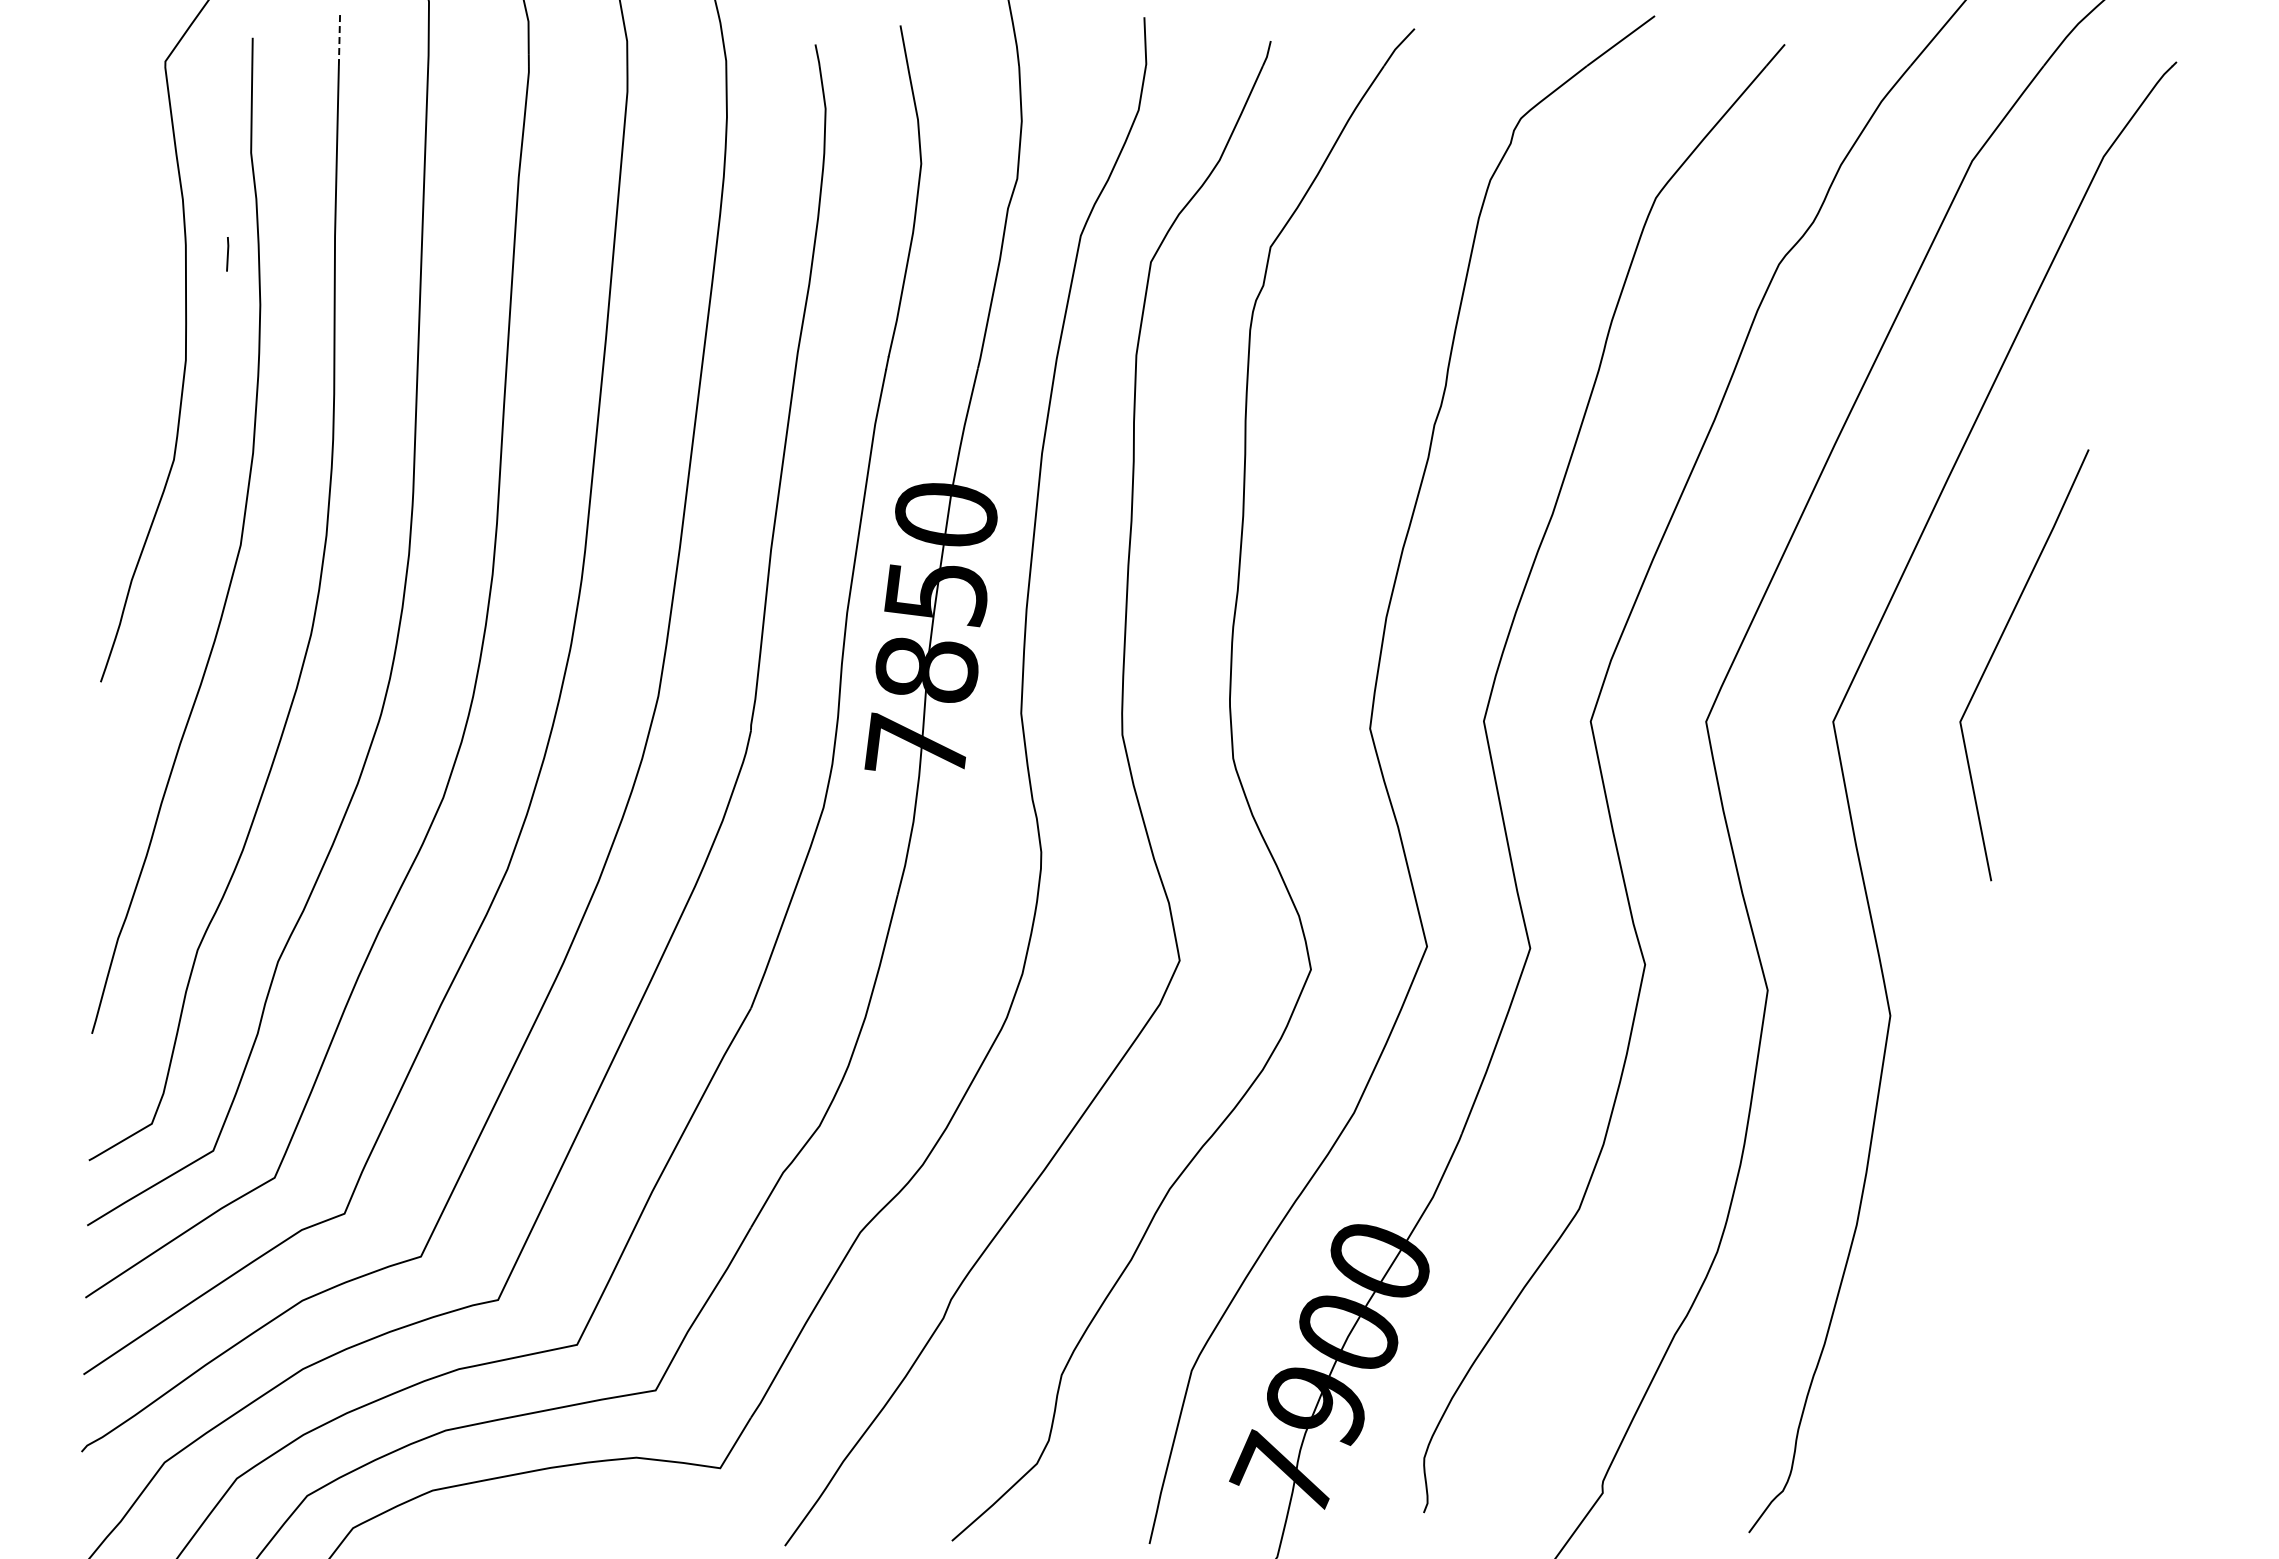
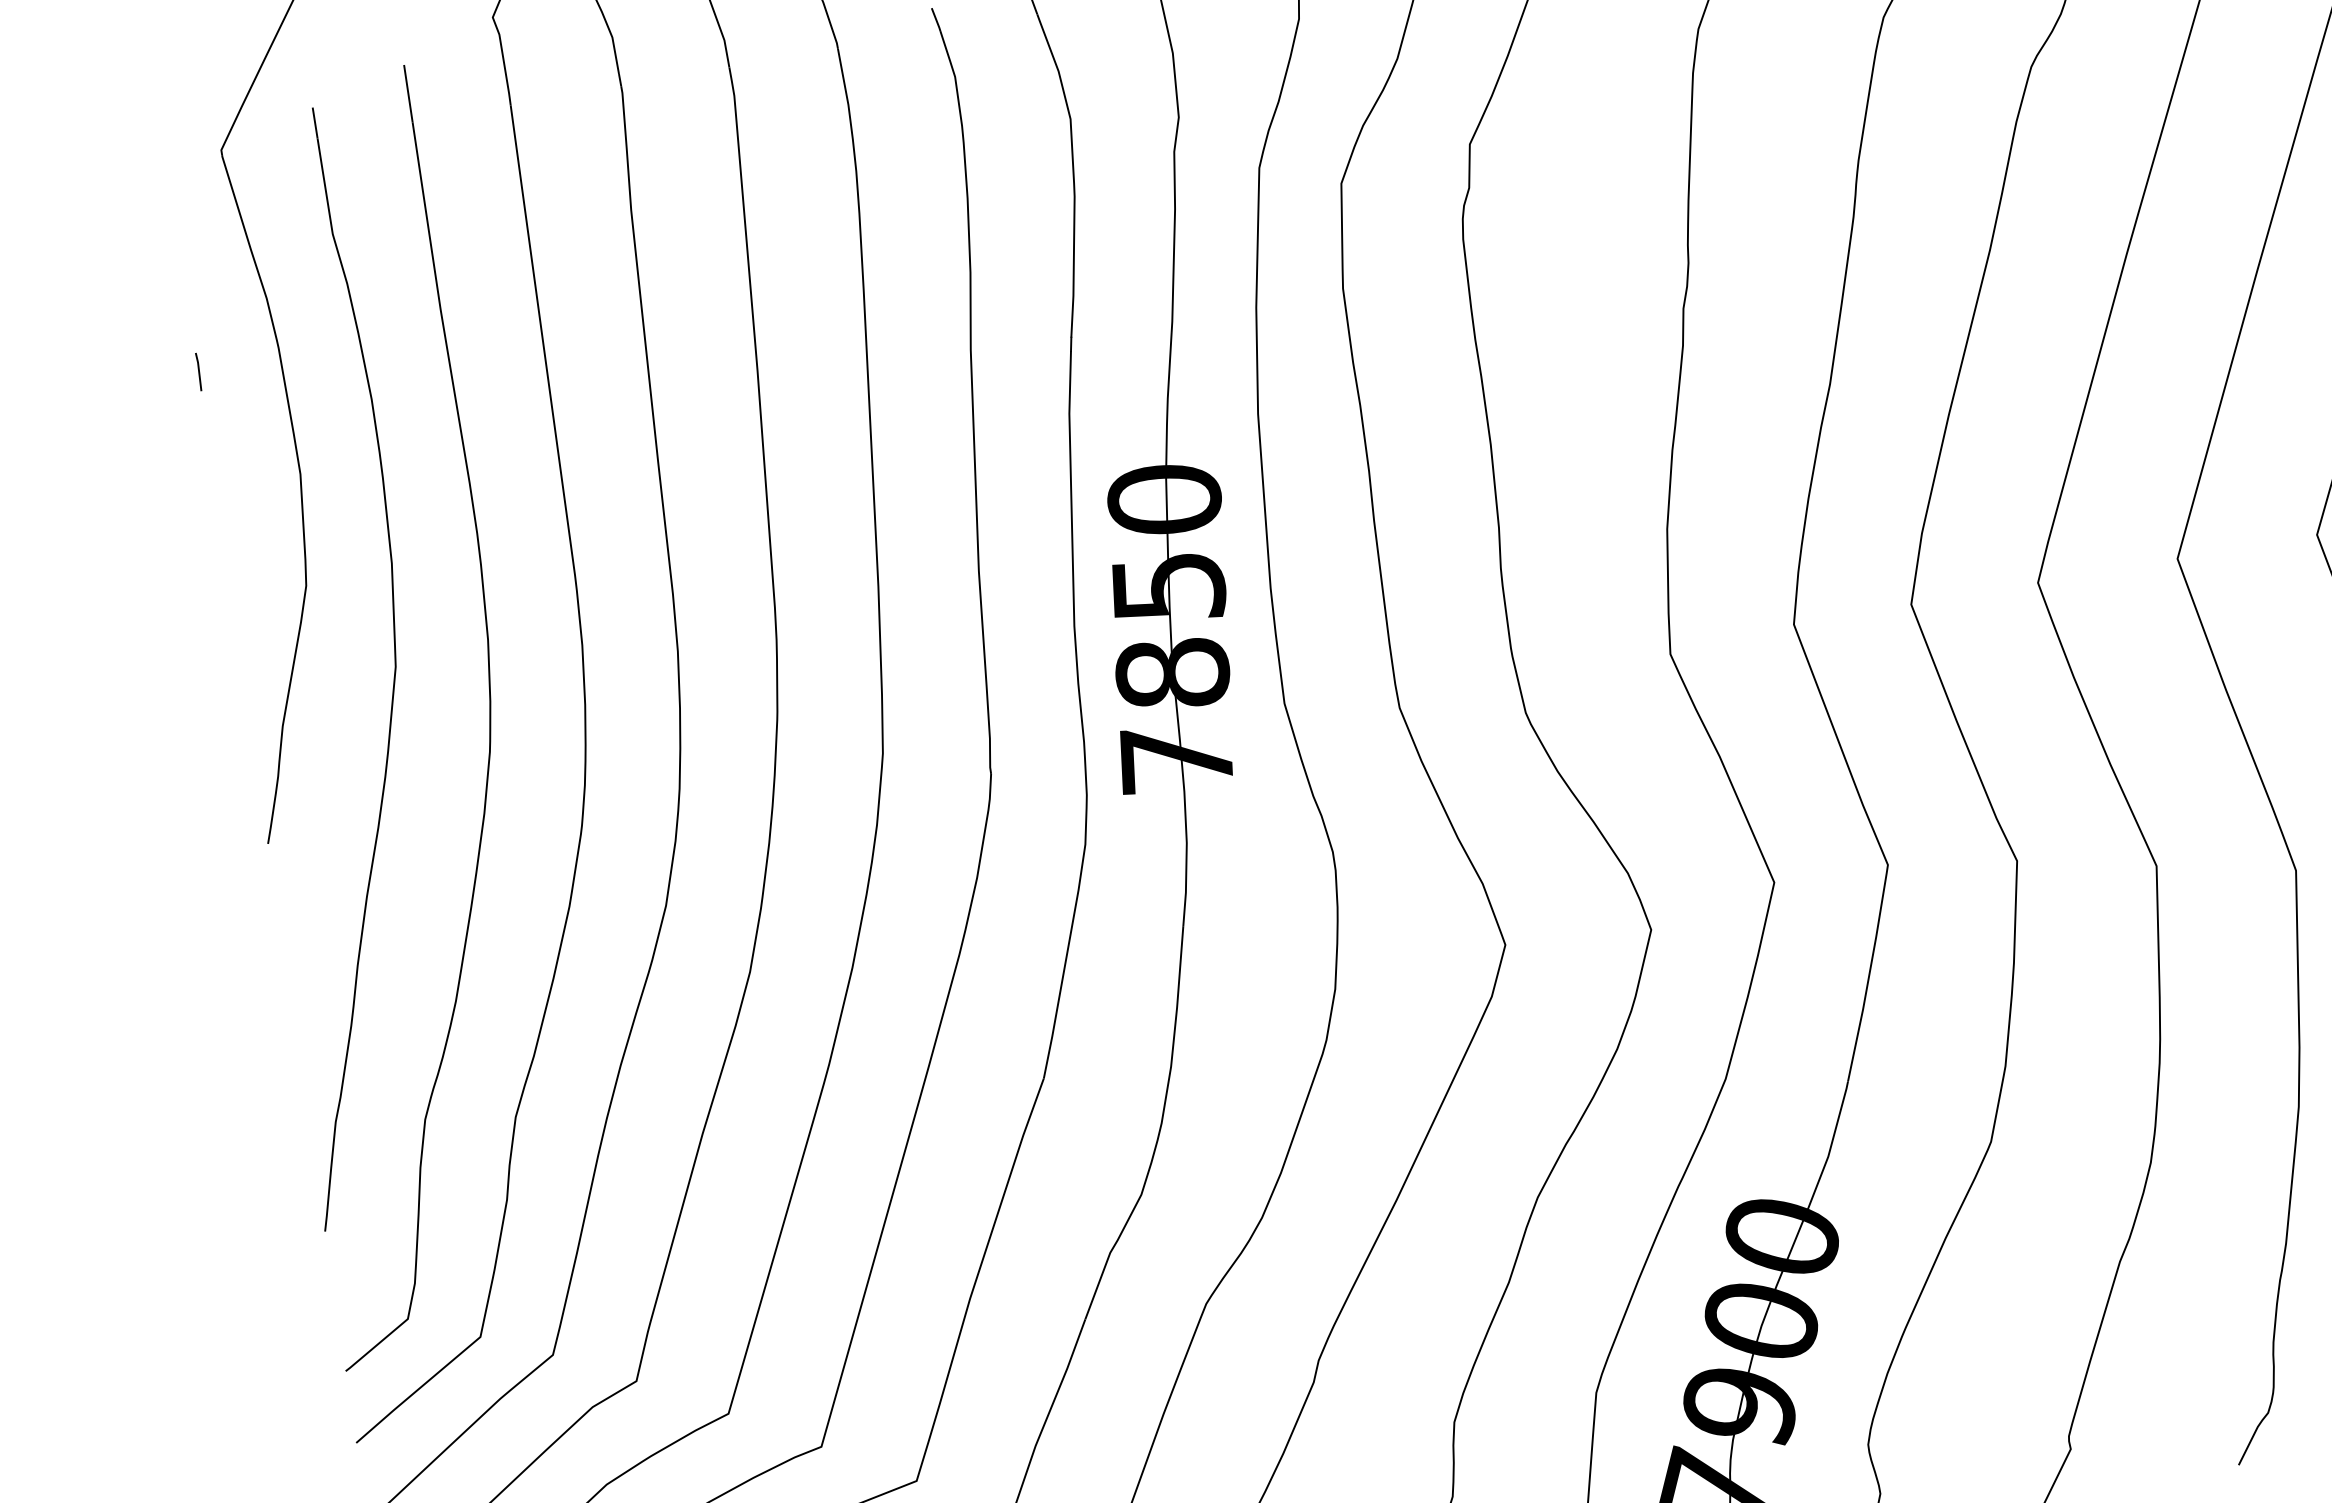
line: (339, 40) -> (408, 94), dashed -> solid
line: (227, 254) -> (198, 372), moved

